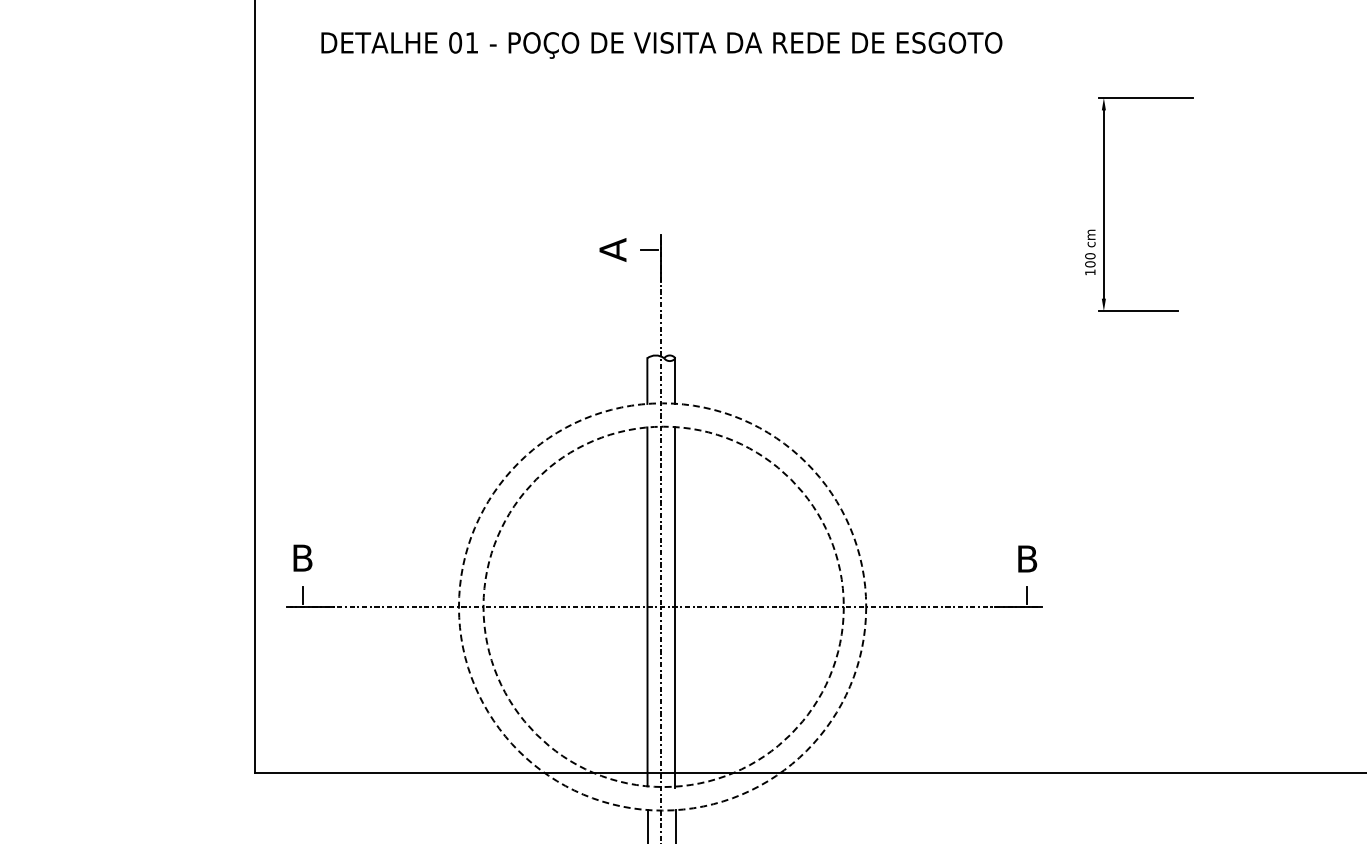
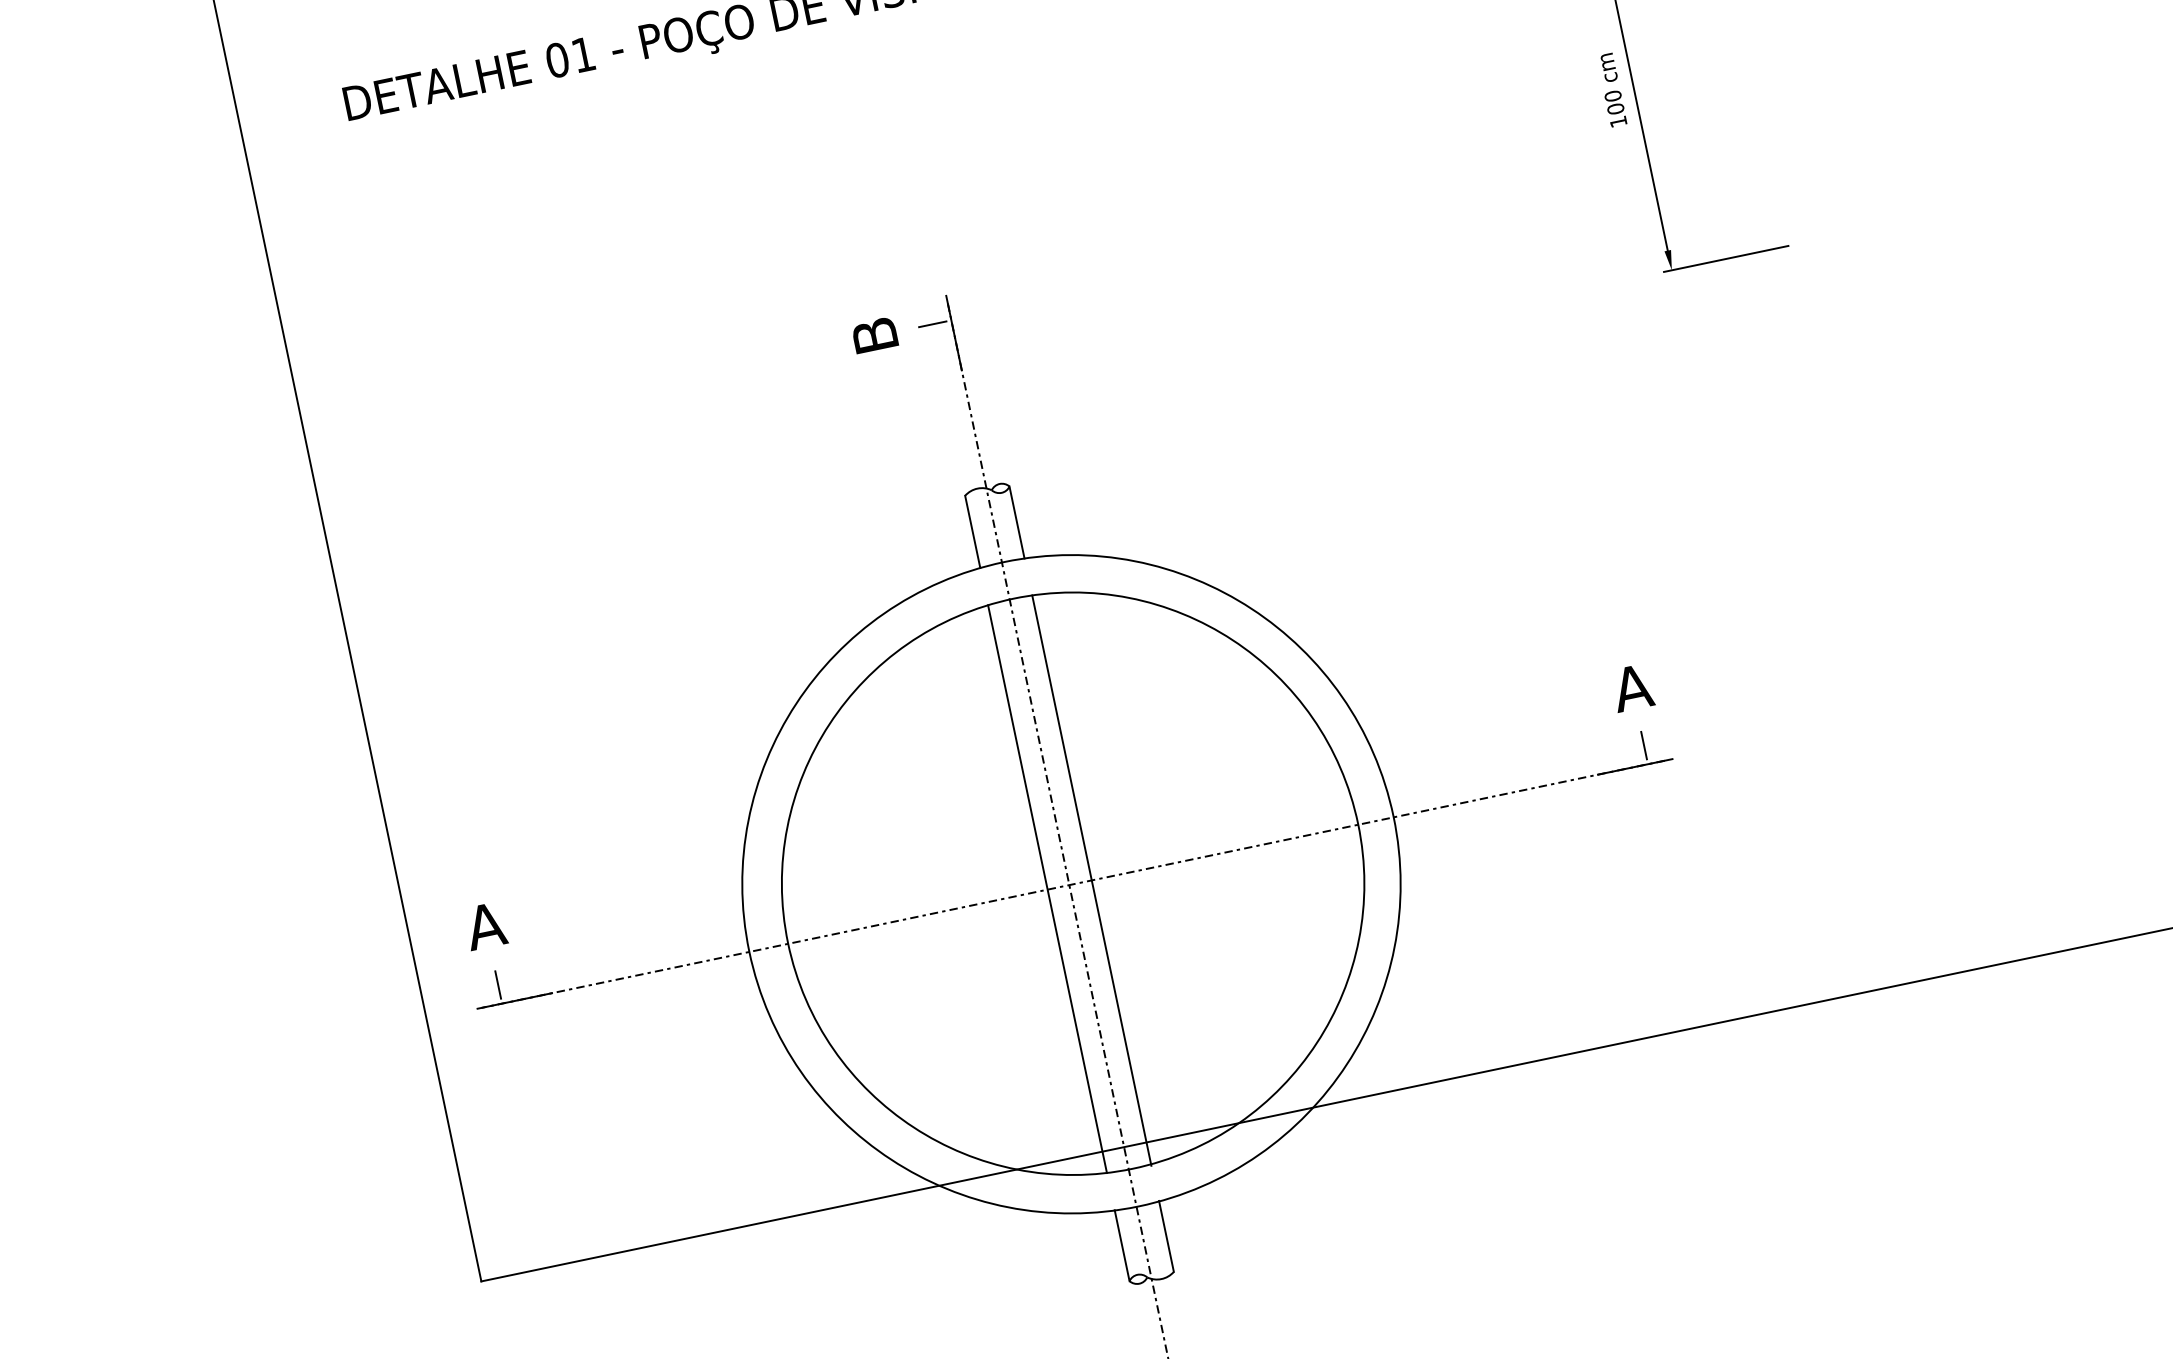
text: (612, 249) -> (874, 335), A -> B
text: (1090, 252) -> (1612, 90), moved
text: (302, 557) -> (485, 925), B -> A
text: (1027, 558) -> (1632, 686), B -> A
circle: (662, 606) -> (1071, 883), dashed -> solid
circle: (663, 606) -> (1072, 883), dashed -> solid

